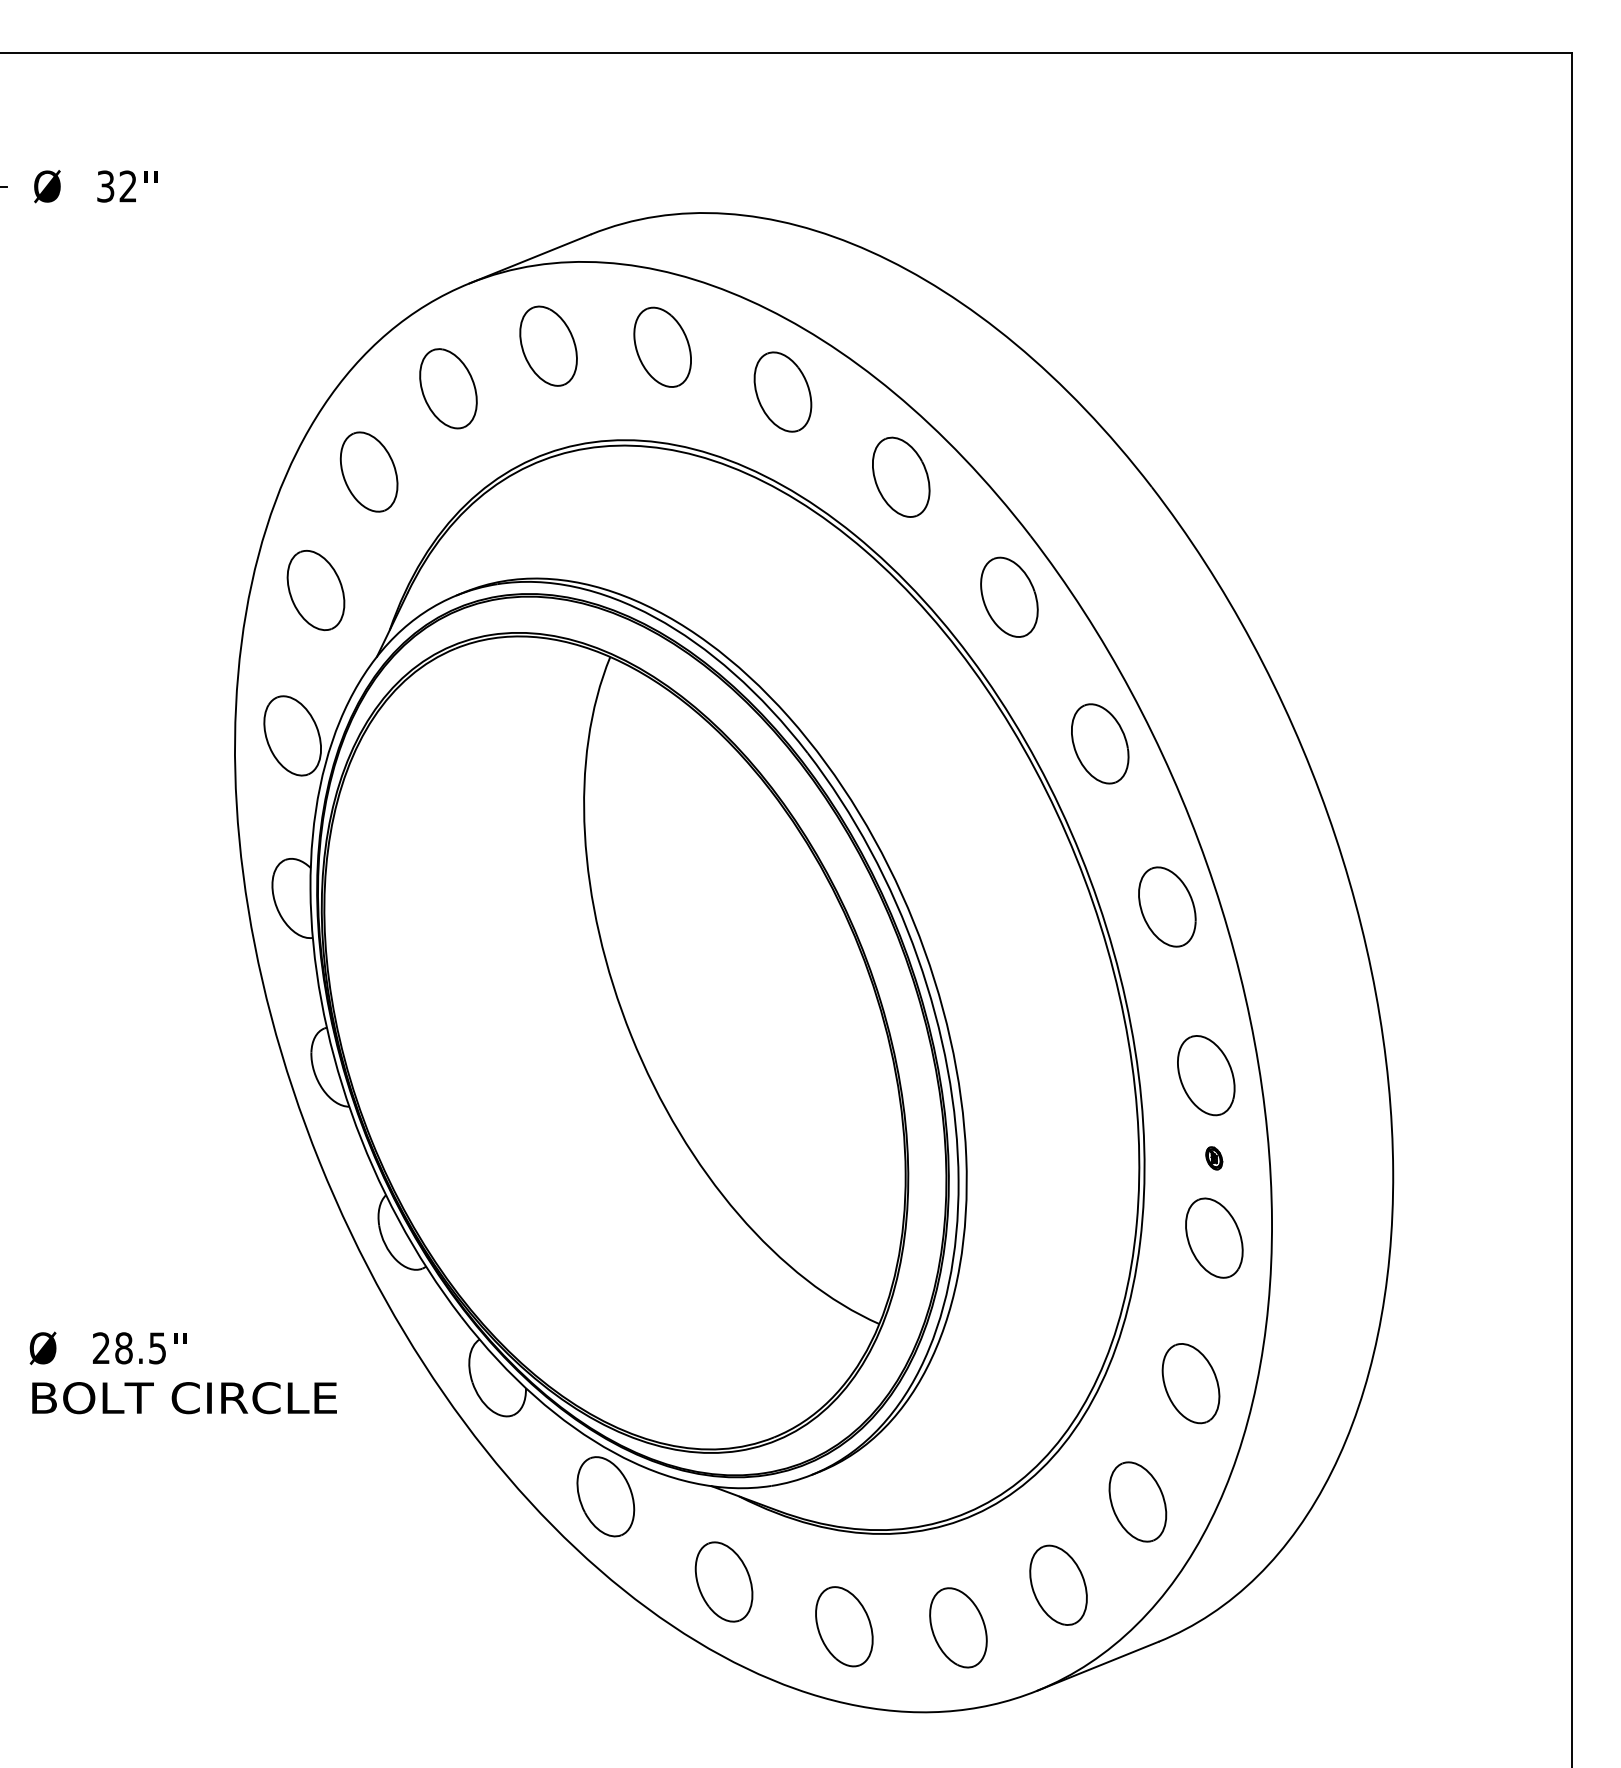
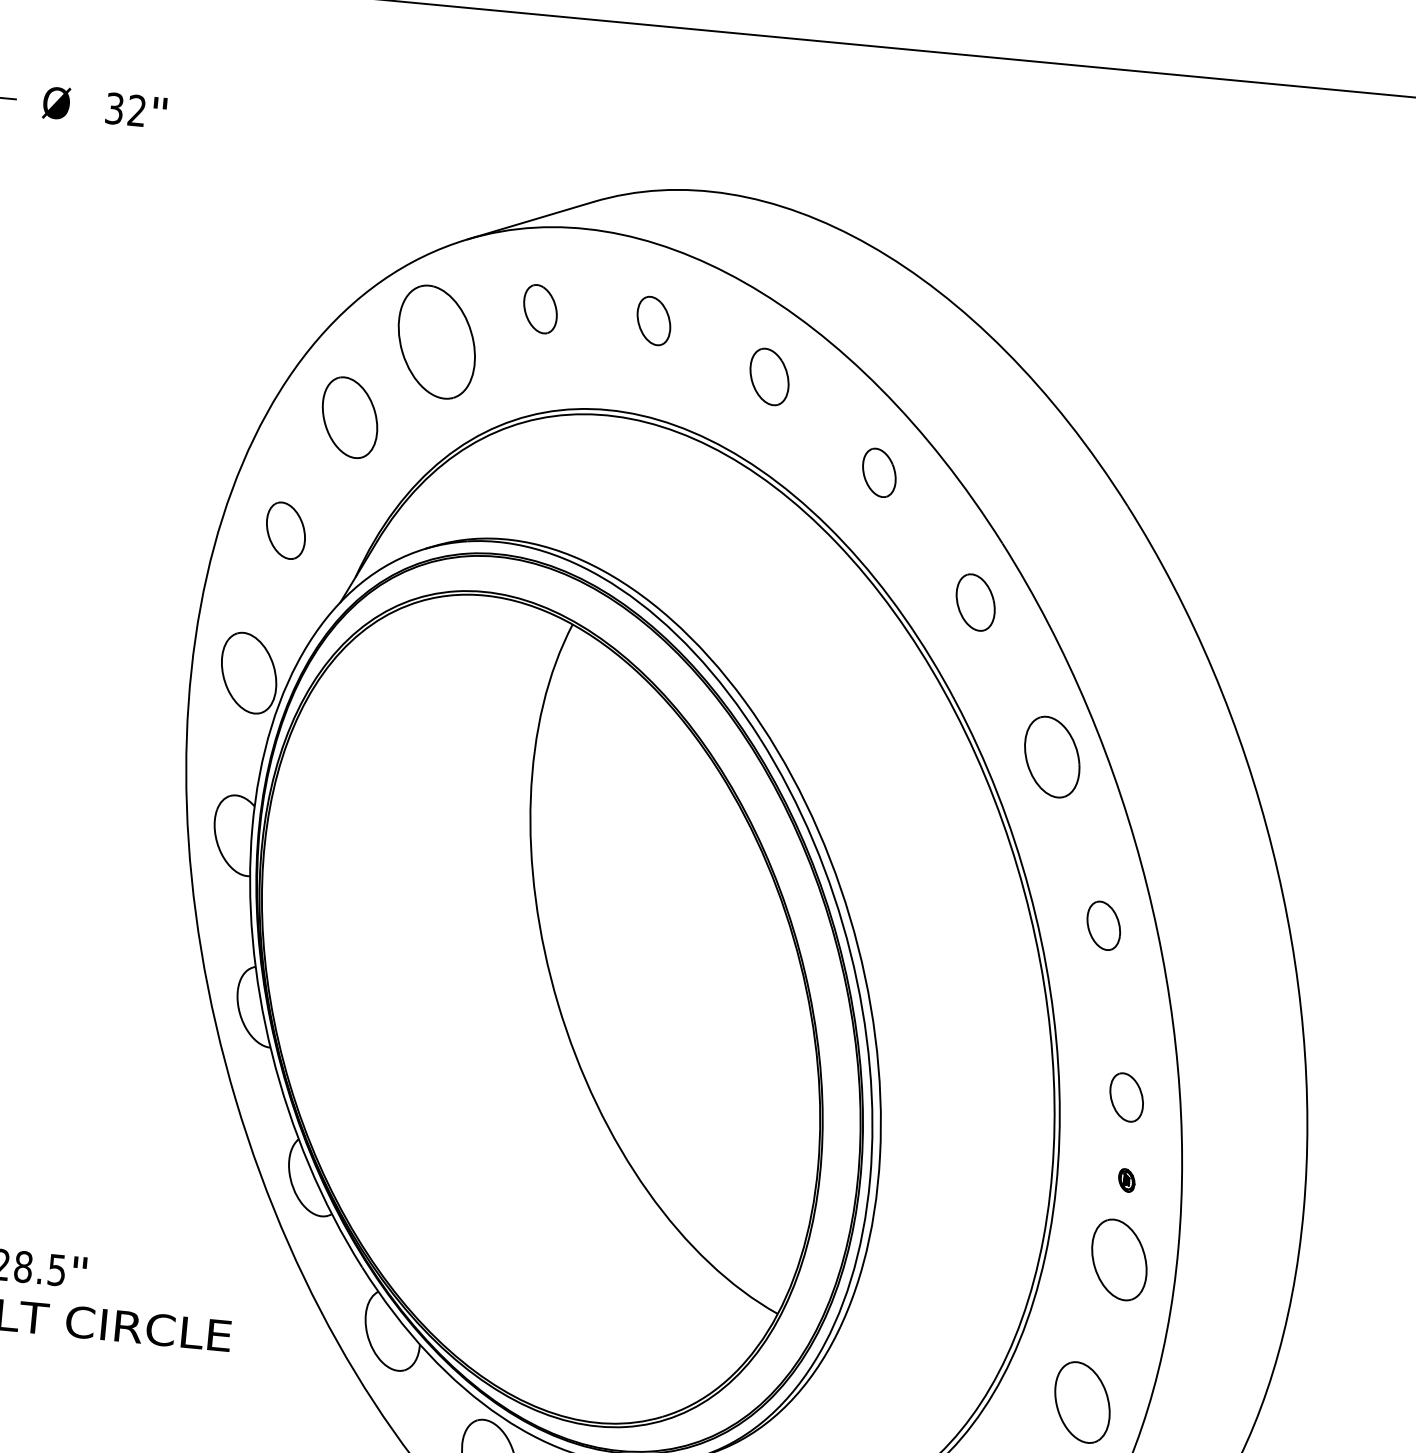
part: (548, 345) -> (540, 308), size x0.6
part: (662, 346) -> (653, 320), size x0.6
part: (448, 388) -> (436, 341), size x1.4
part: (782, 391) -> (769, 376), size x0.7
part: (901, 476) -> (879, 472), size x0.6
part: (315, 590) -> (285, 530), size x0.7
part: (1009, 596) -> (975, 601), size x0.7
part: (1167, 906) -> (1103, 925), size x0.6
part: (1206, 1075) -> (1126, 1097), size x0.6

